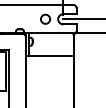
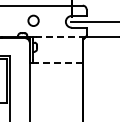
circle: (45, 18) -> (33, 20), moved
line: (53, 33) -> (60, 37), solid -> dashed
line: (52, 56) -> (59, 63), solid -> dashed

